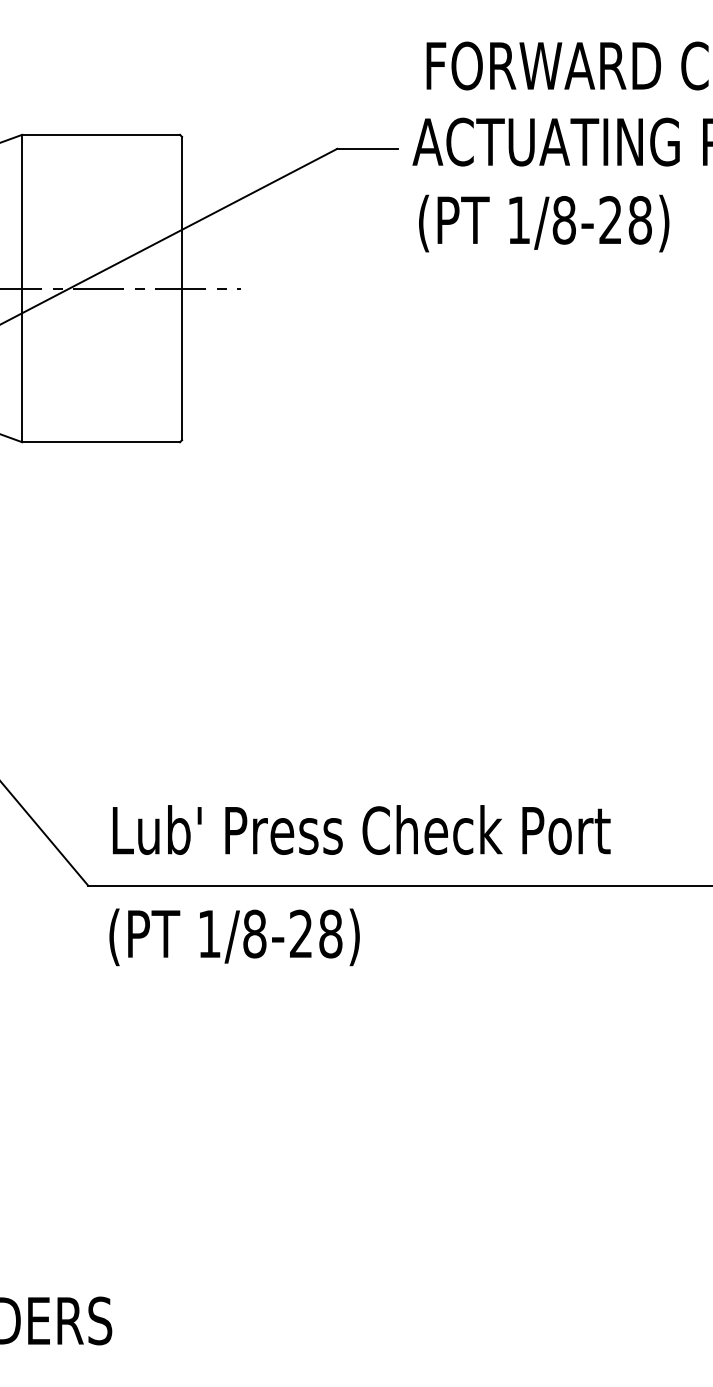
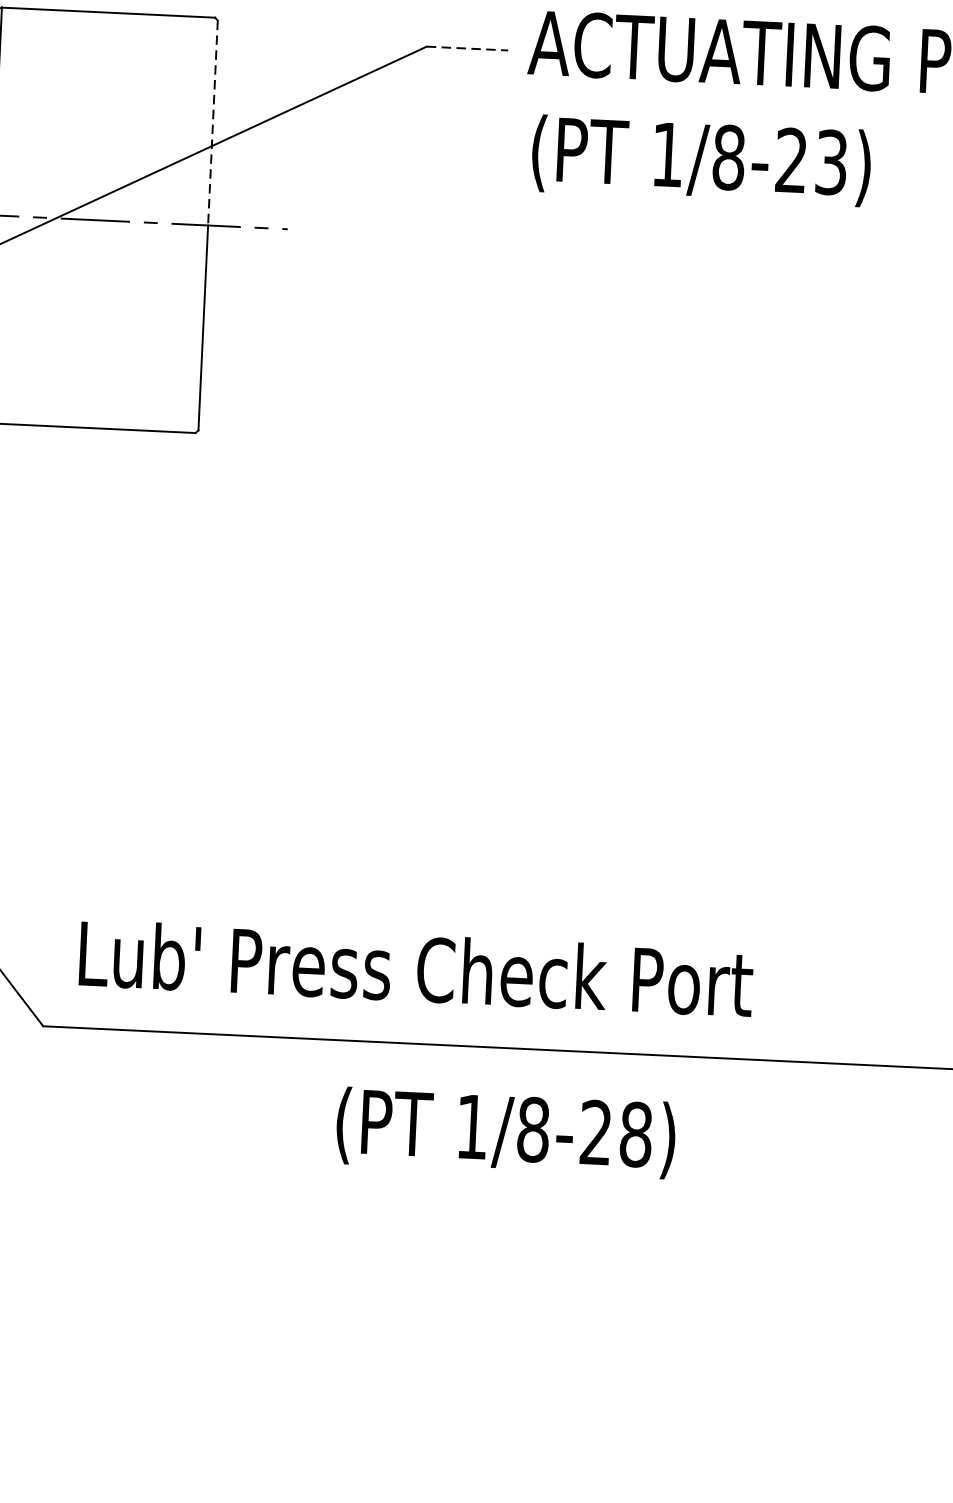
line: (367, 148) -> (467, 48), solid -> dashed
line: (182, 212) -> (213, 122), solid -> dashed
text: (639, 220) -> (830, 162), 1/8-28) -> 1/8-23)
text: (234, 937) -> (505, 1133), moved

